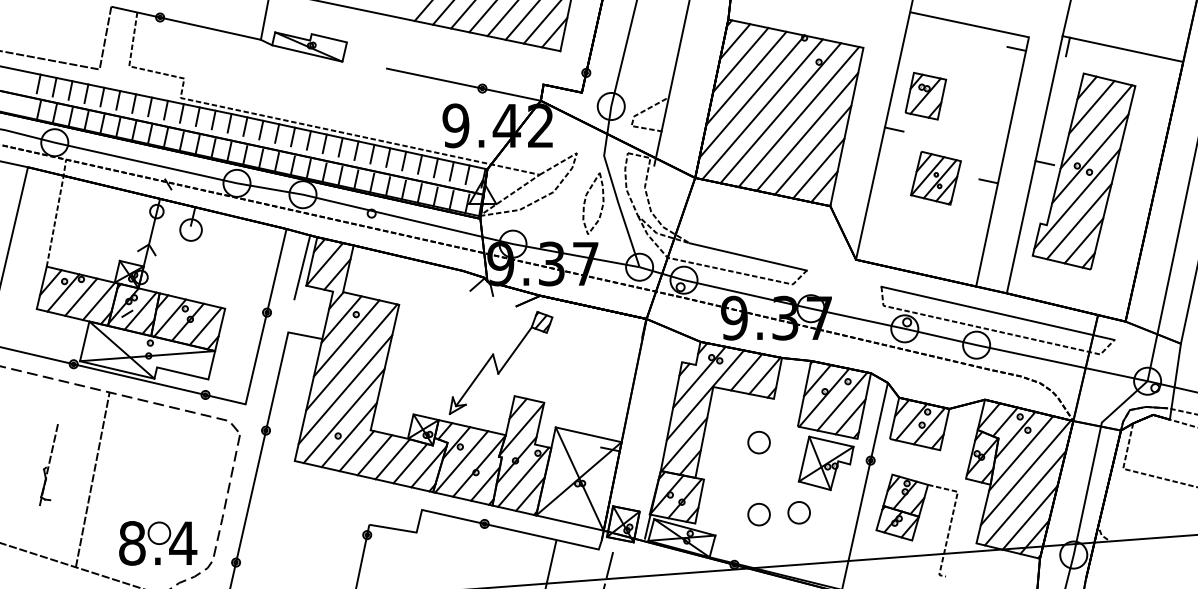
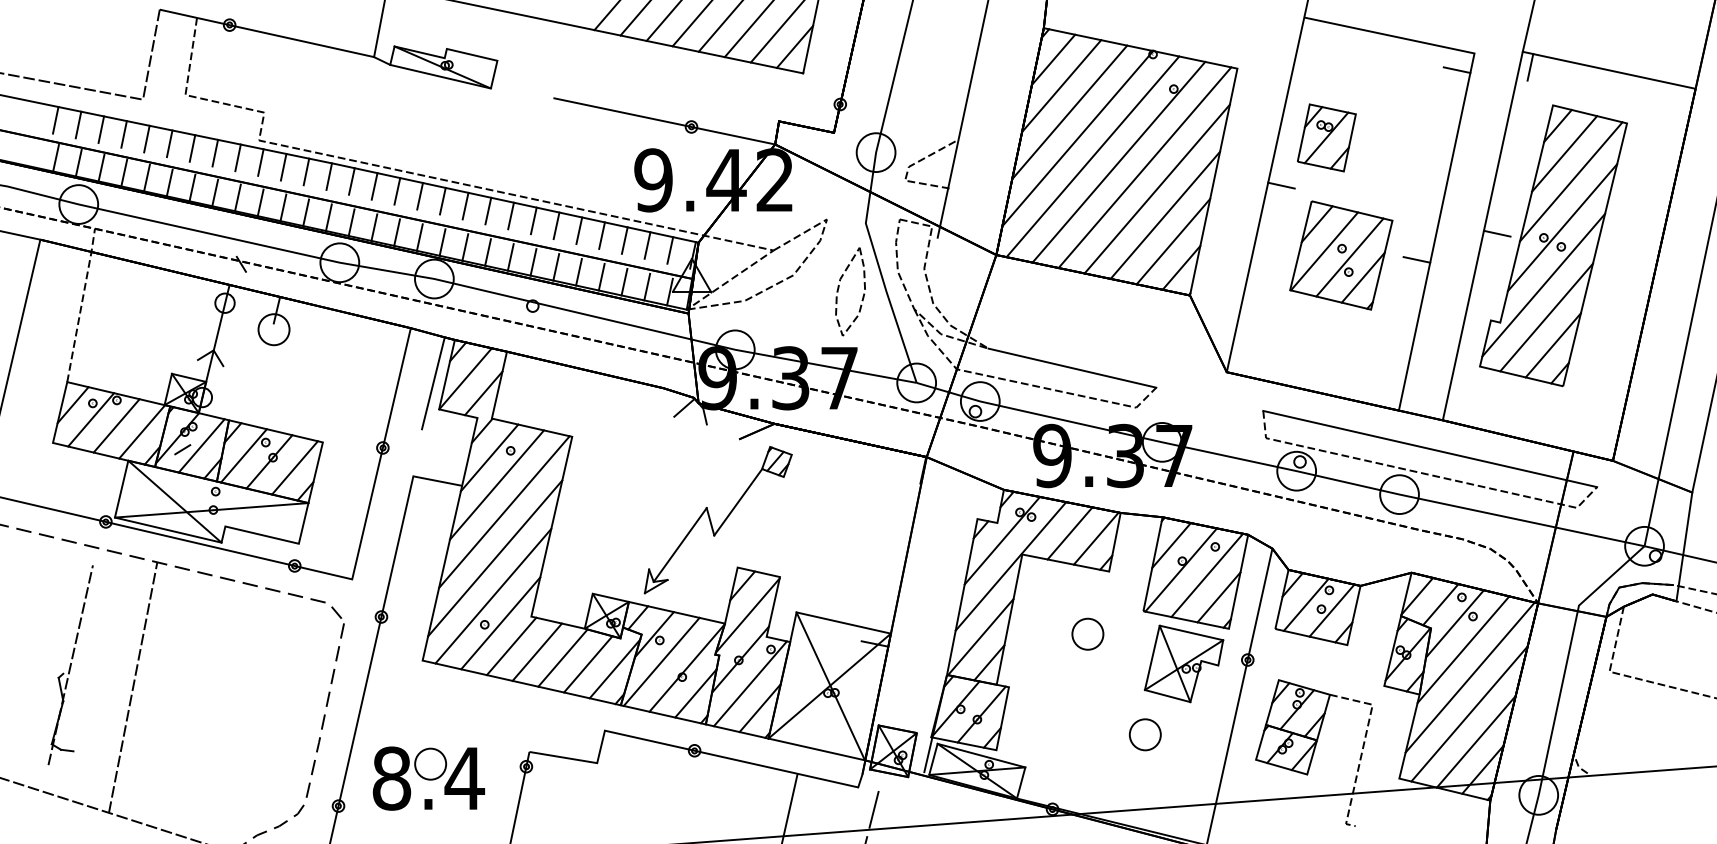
part: (935, 177) -> (1340, 254), size x1.43
part: (48, 463) -> (69, 664), size x1.67
part: (758, 514) -> (1087, 737), removed
part: (158, 543) -> (429, 778), moved

